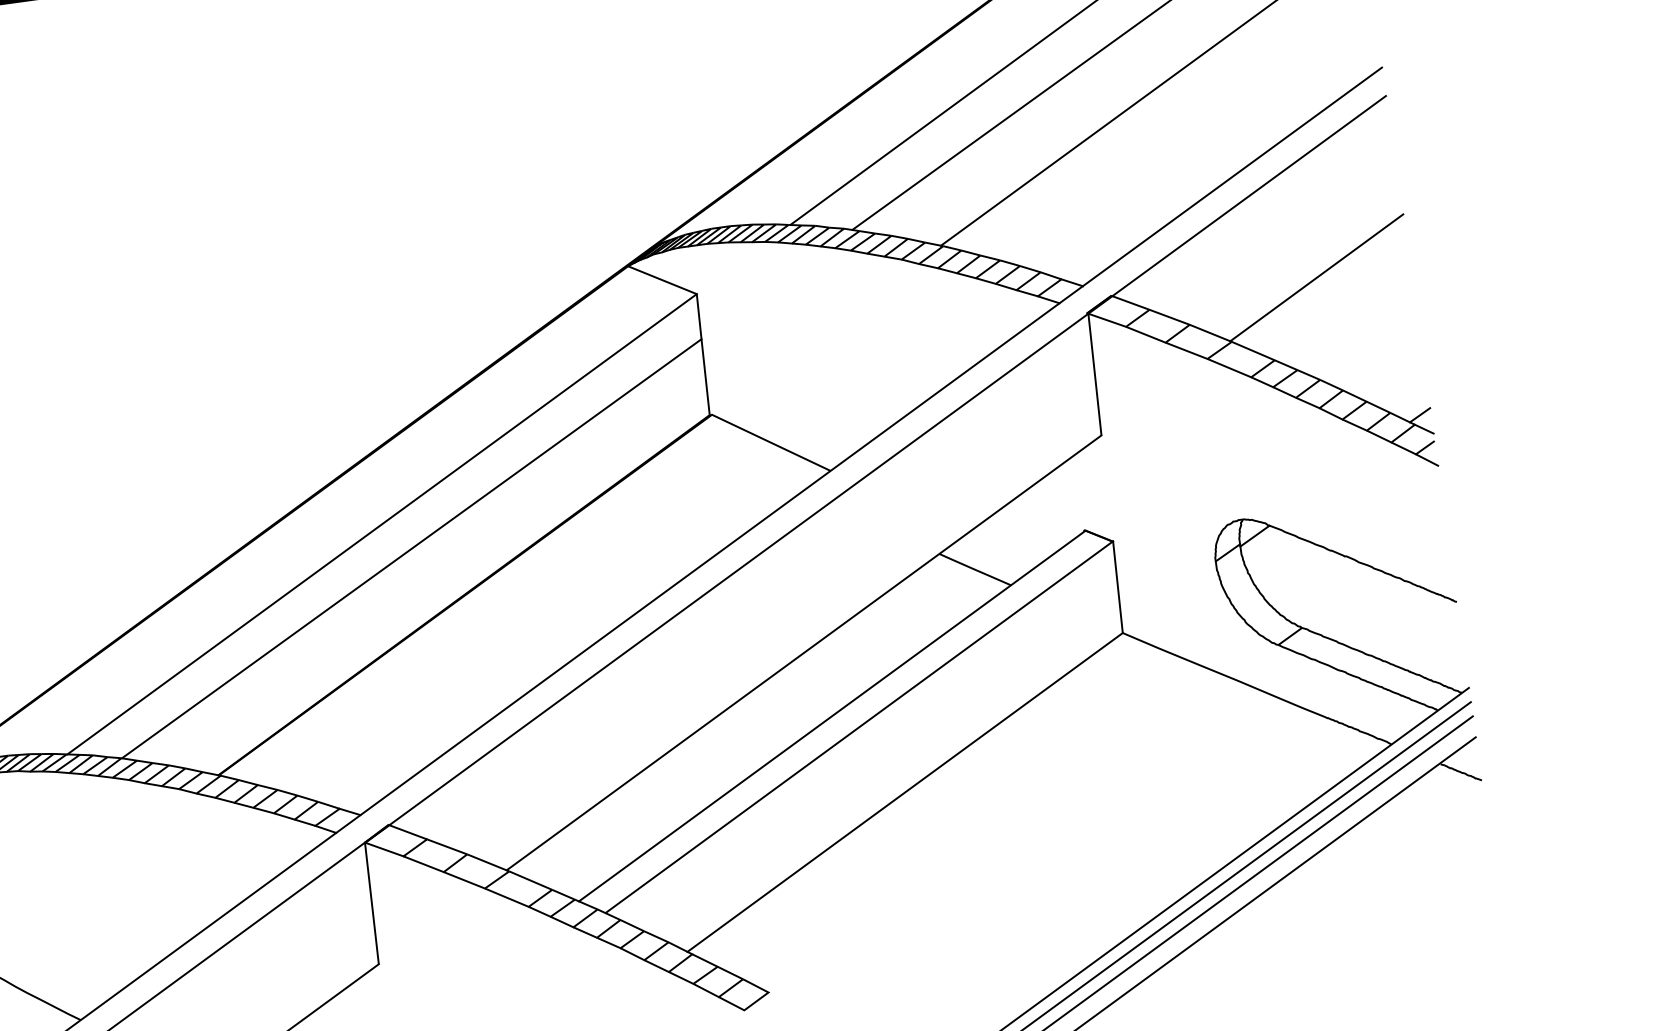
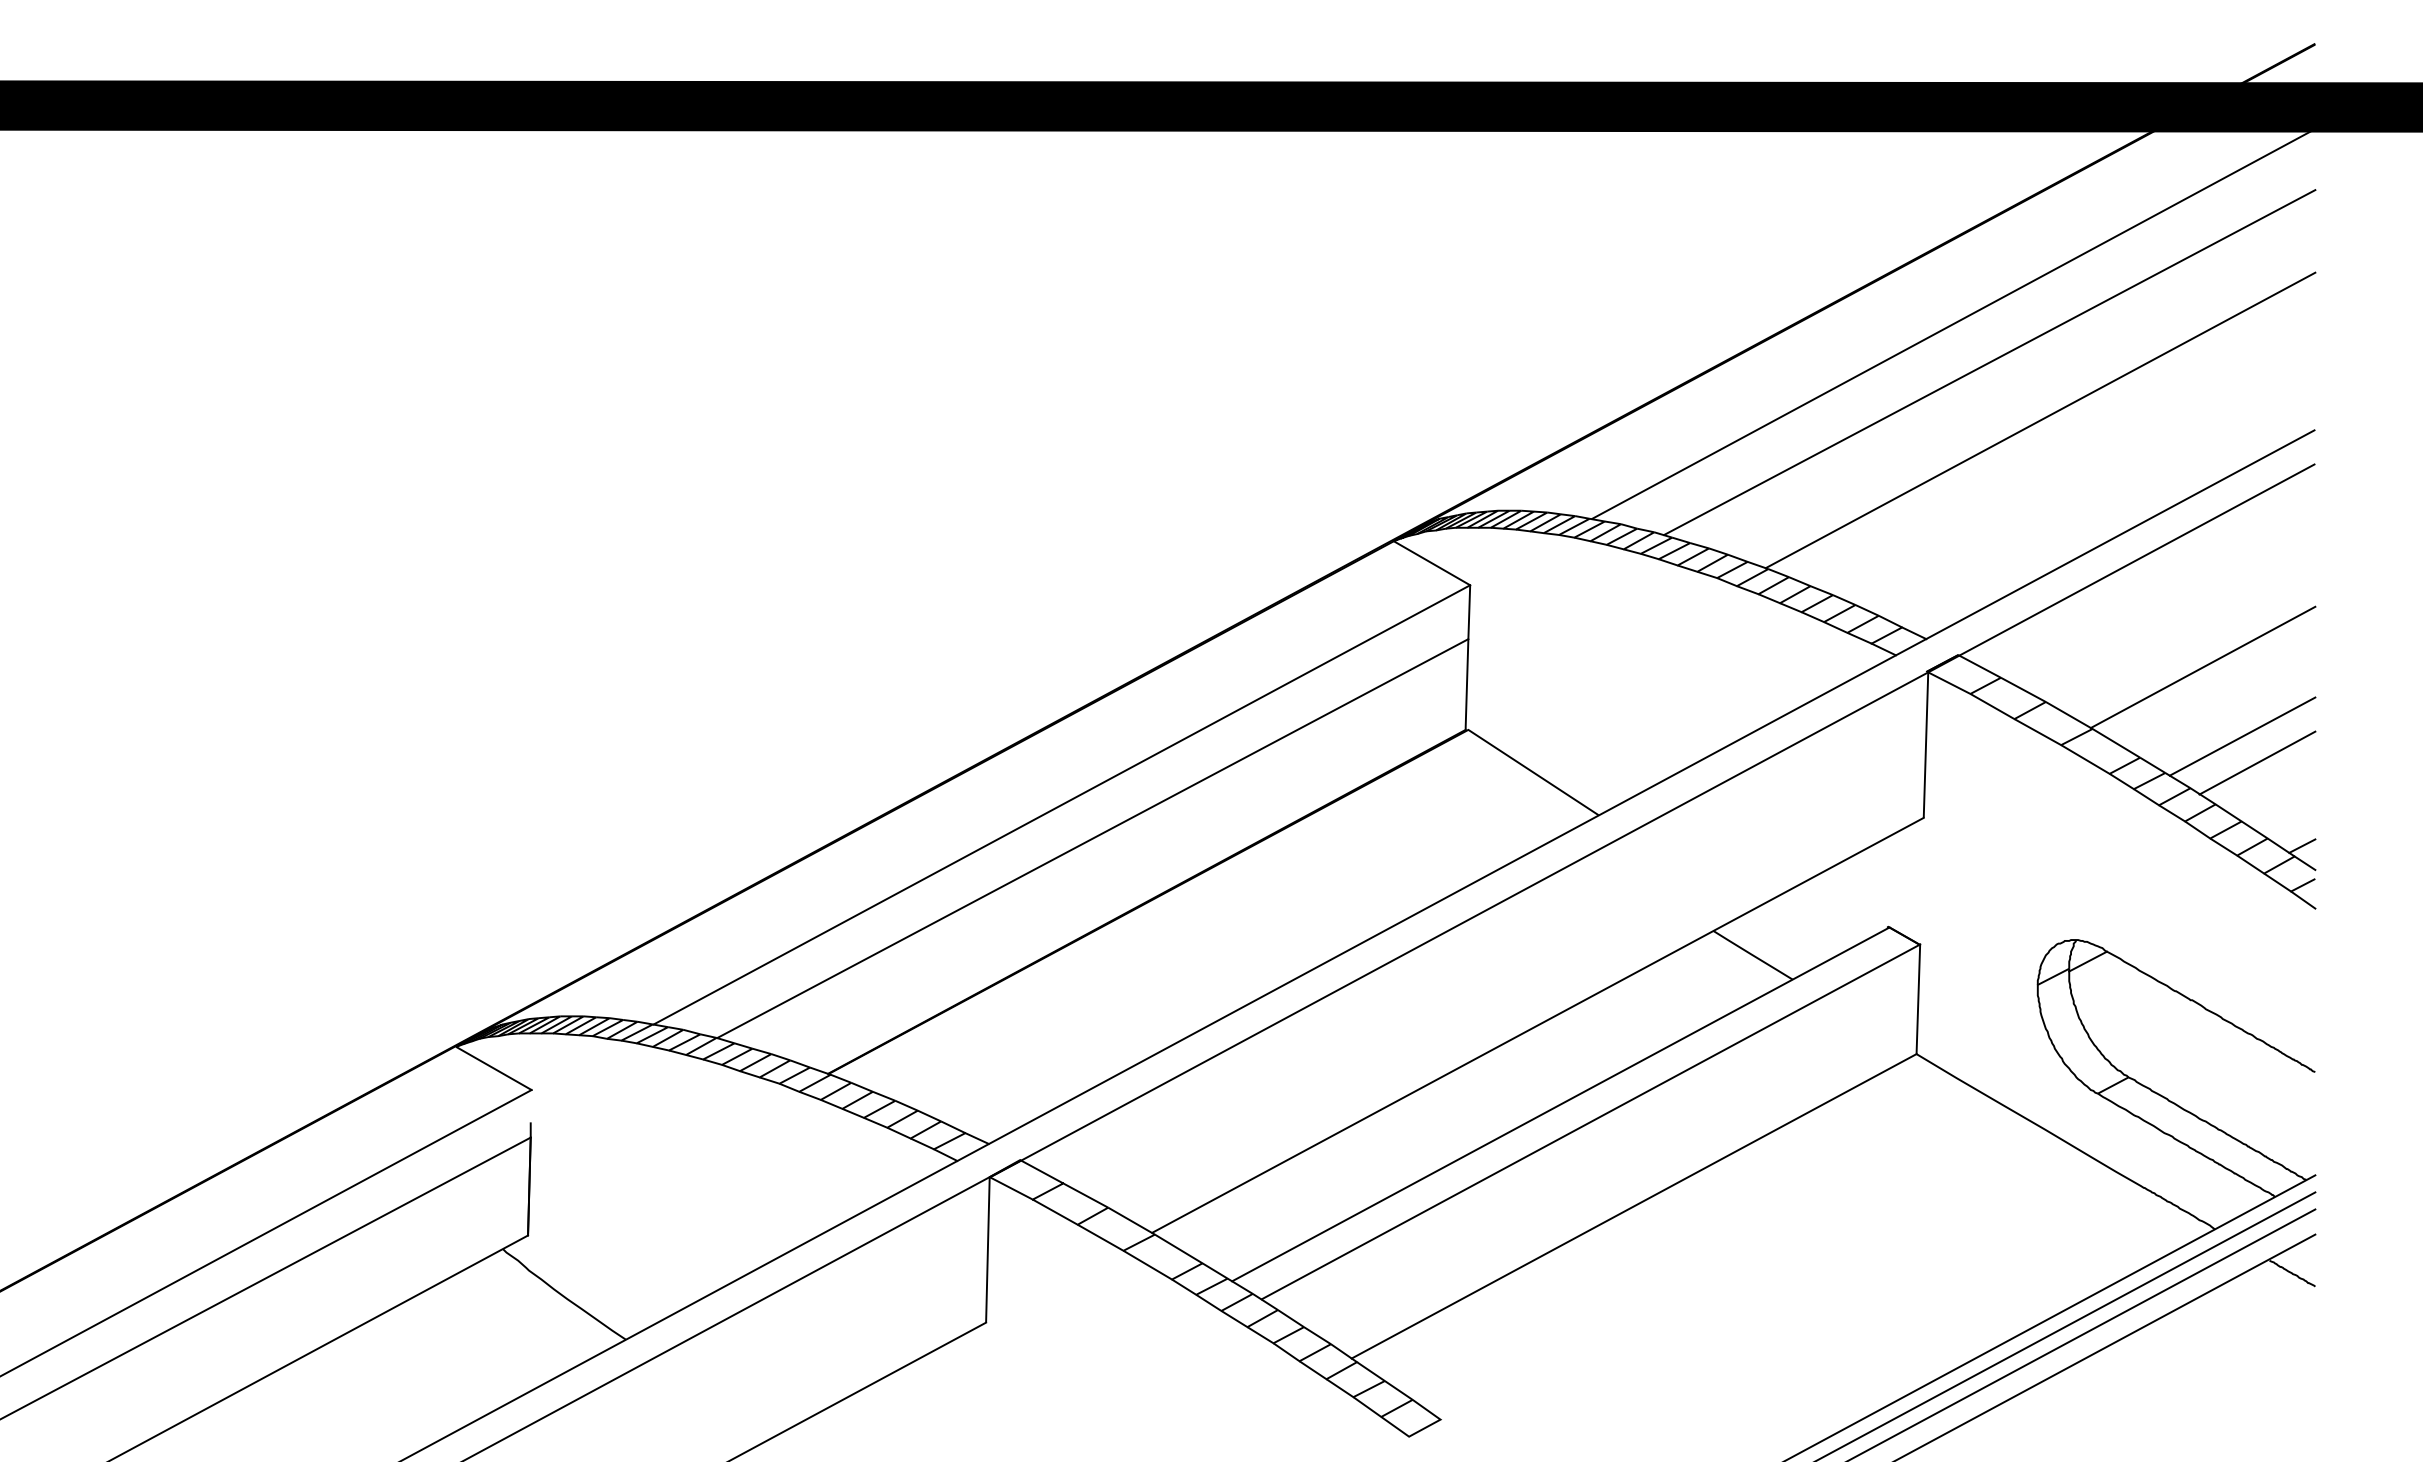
line: (1357, 330) -> (2242, 736), added
line: (1373, 350) -> (2257, 762), added

